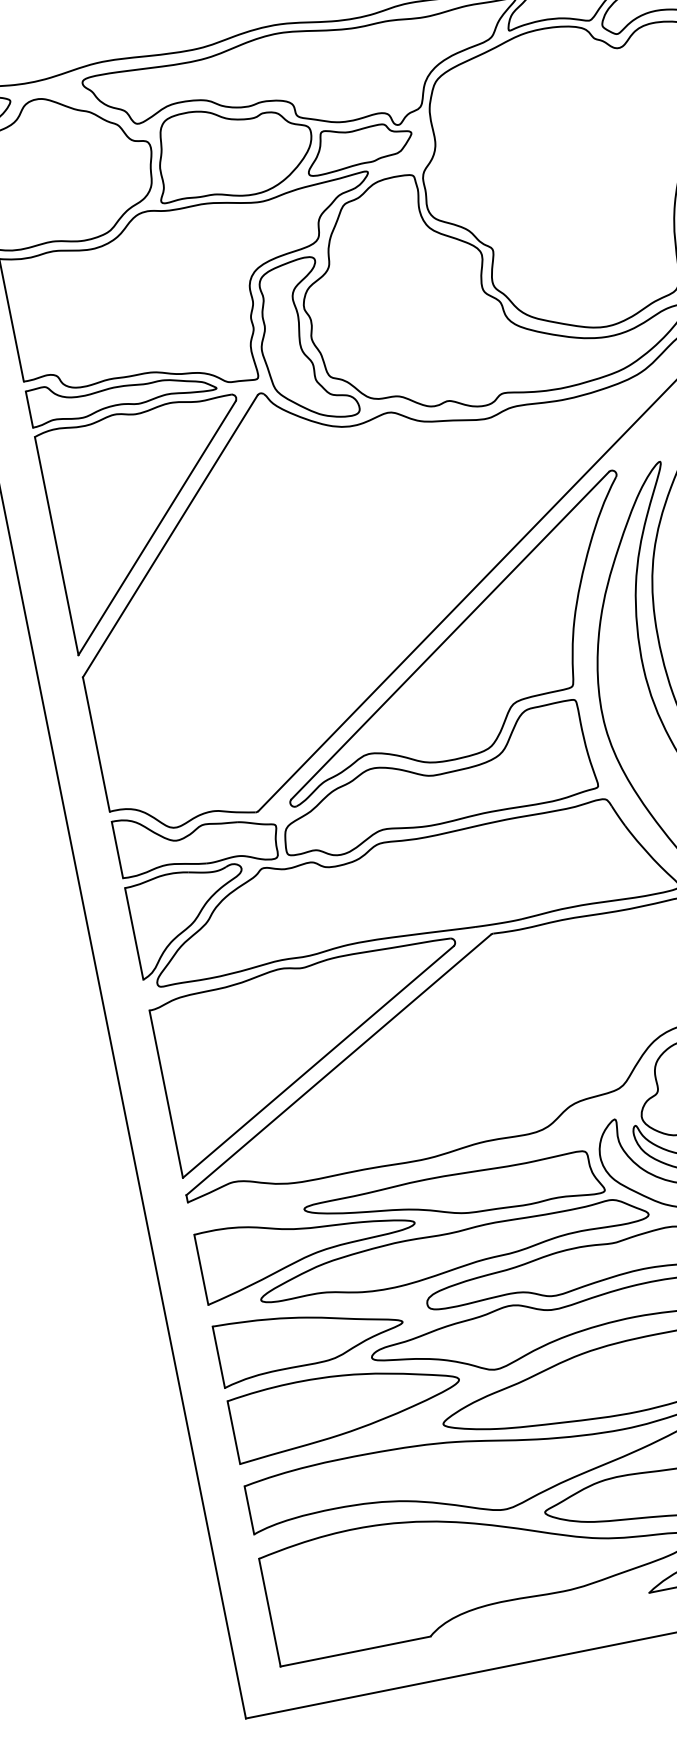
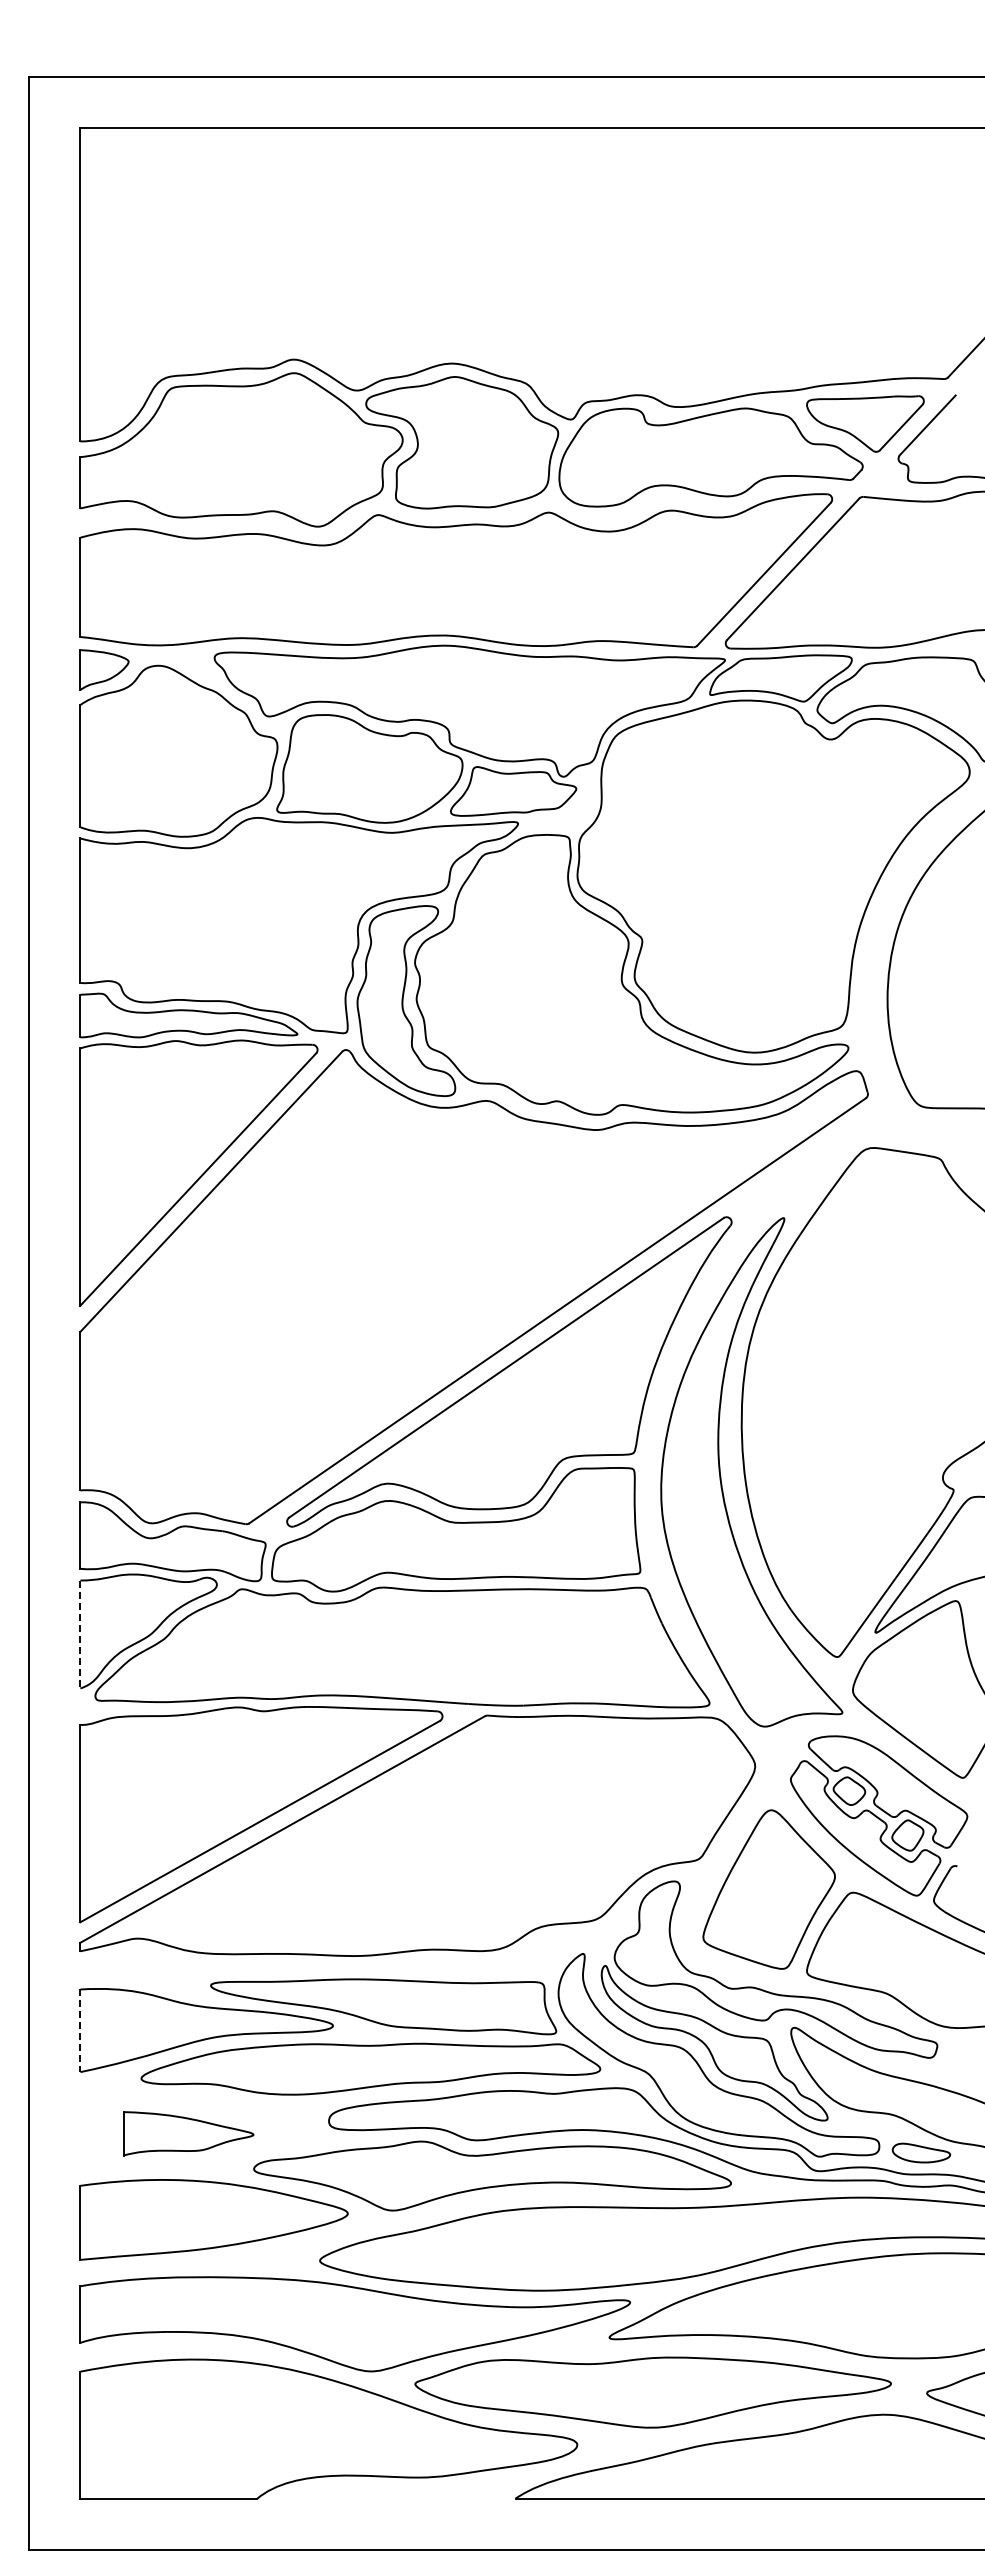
line: (134, 933) -> (80, 1634), solid -> dashed
line: (201, 1270) -> (80, 2031), solid -> dashed
part: (310, 1338) -> (188, 2133), size x0.6

